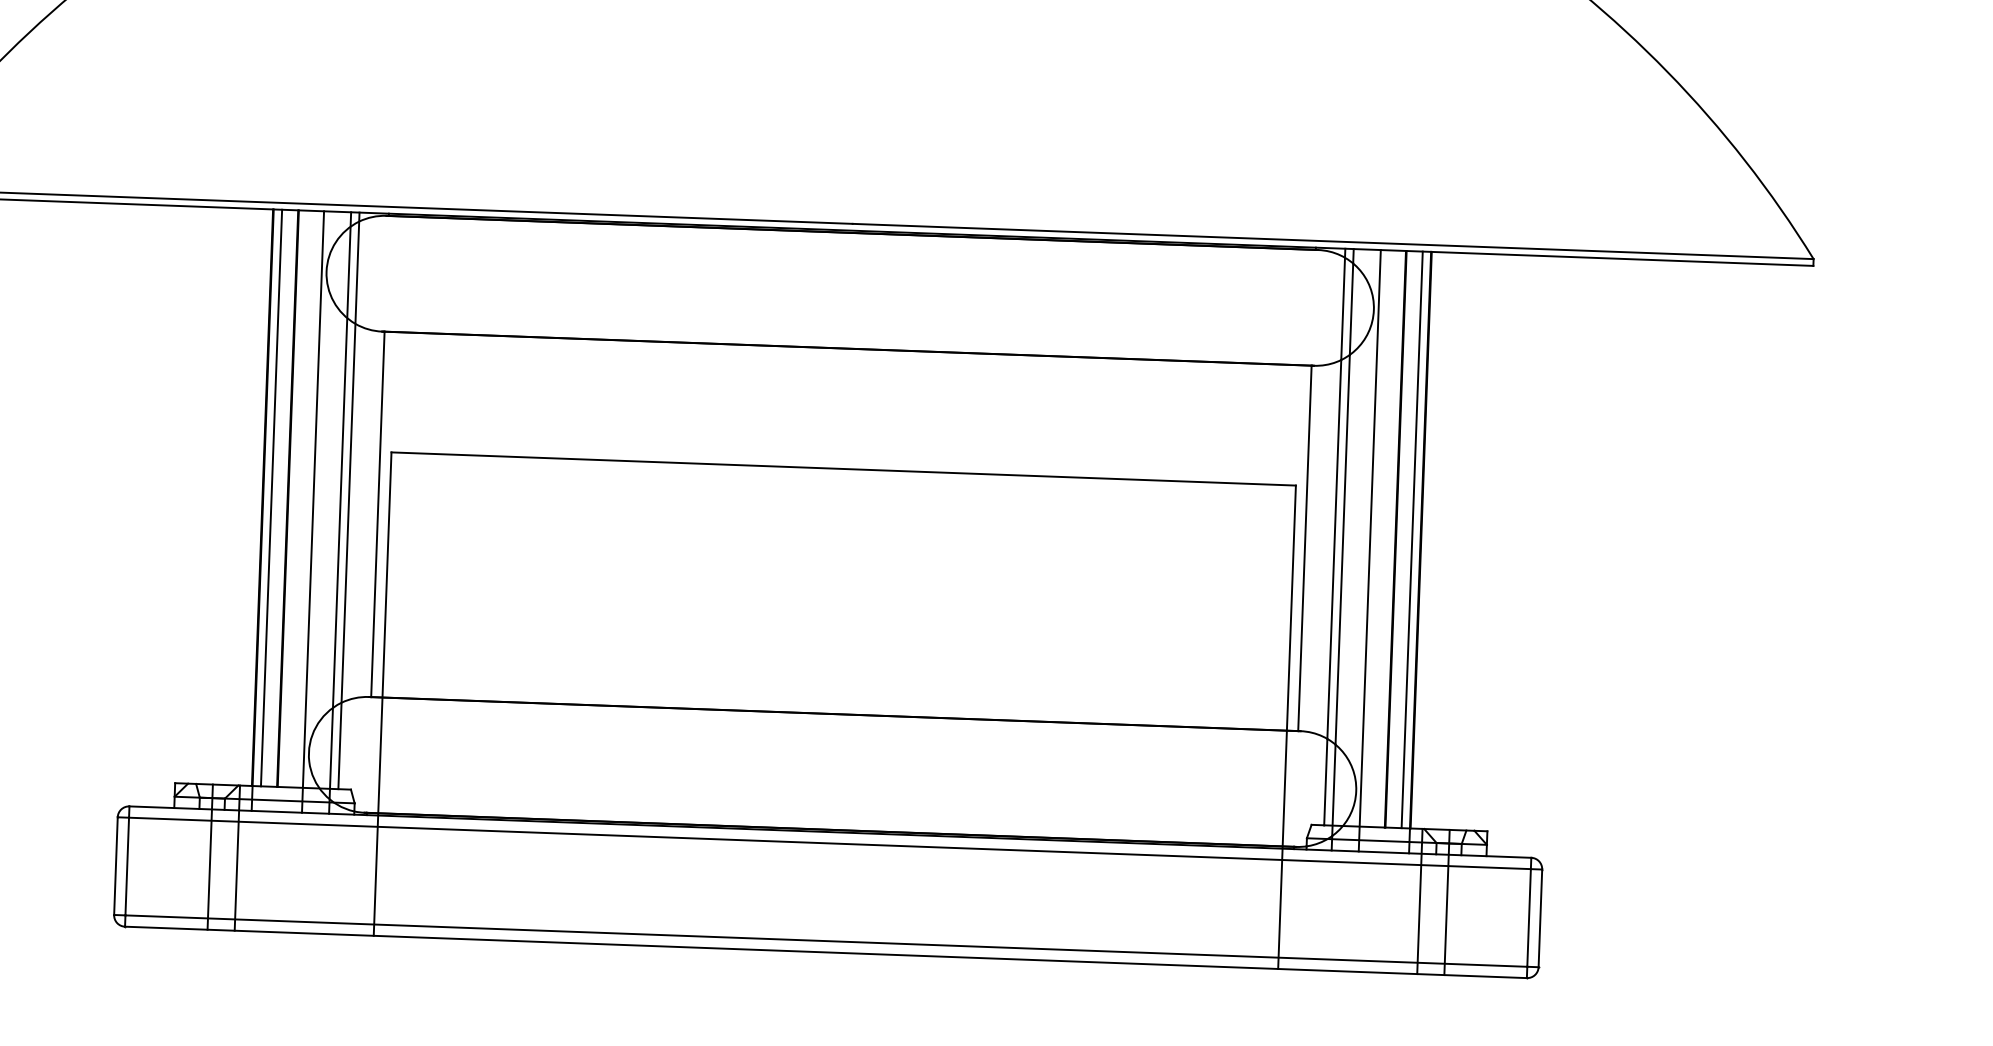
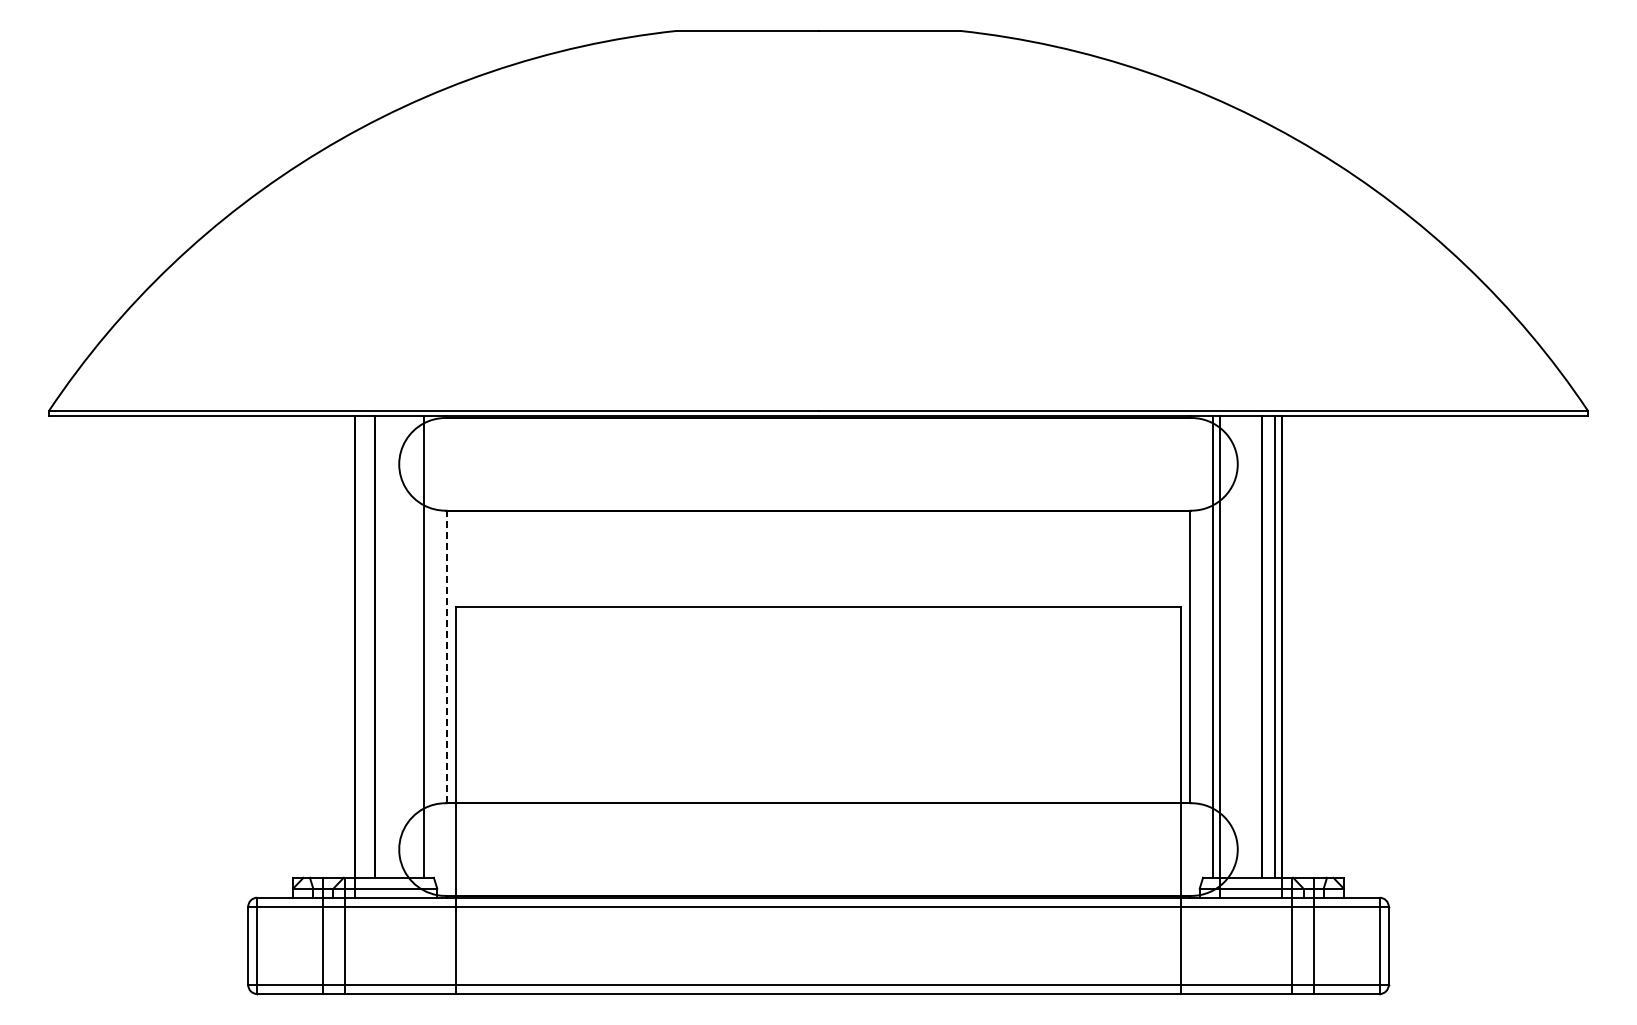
line: (271, 497) -> (361, 646), removed
line: (313, 511) -> (395, 656), removed
line: (340, 512) -> (417, 656), removed
line: (378, 513) -> (447, 656), solid -> dashed
line: (1369, 550) -> (1241, 656), removed

